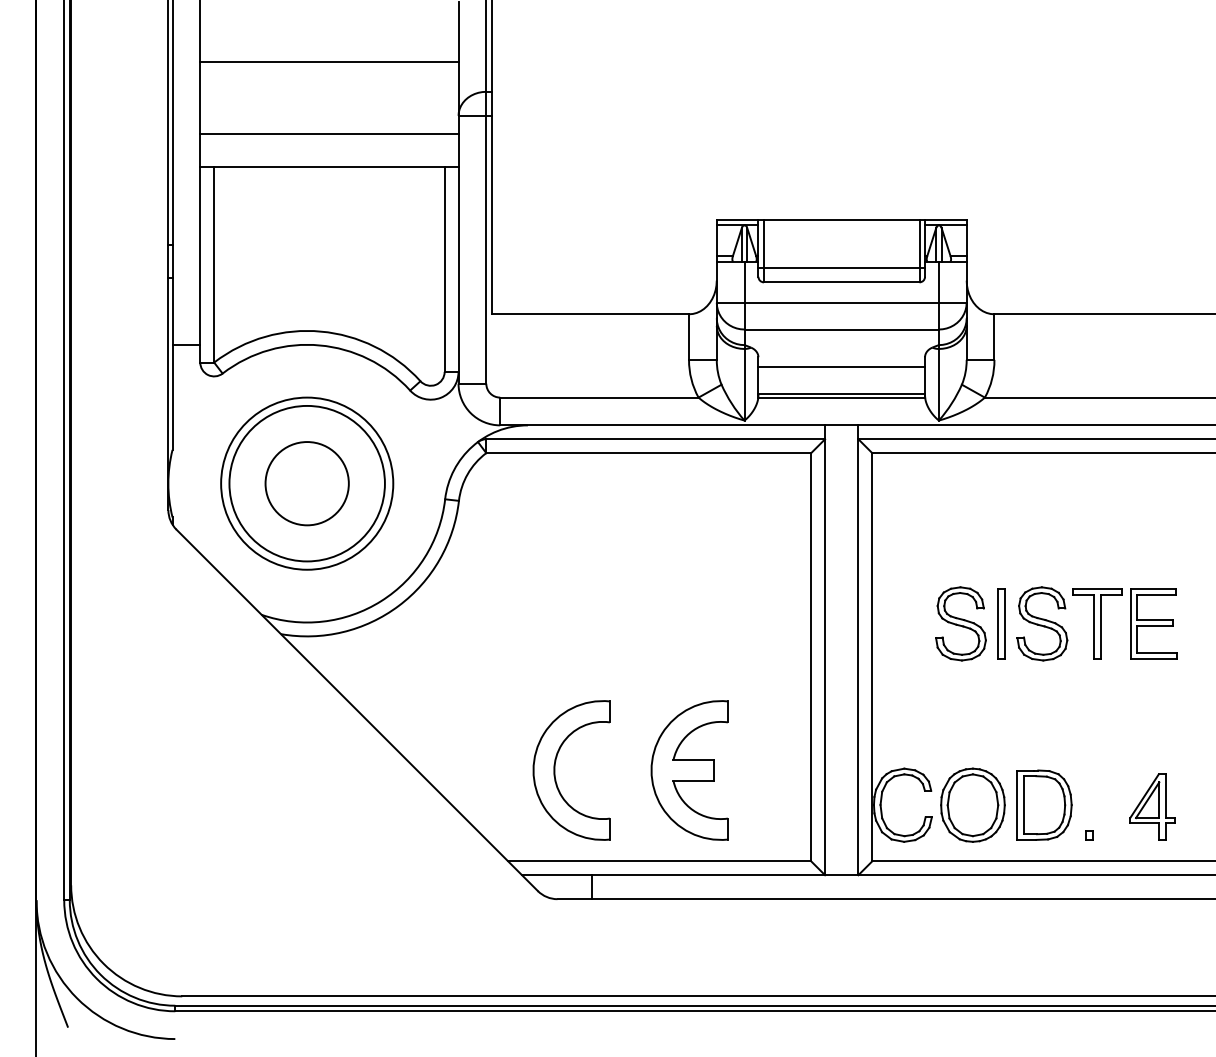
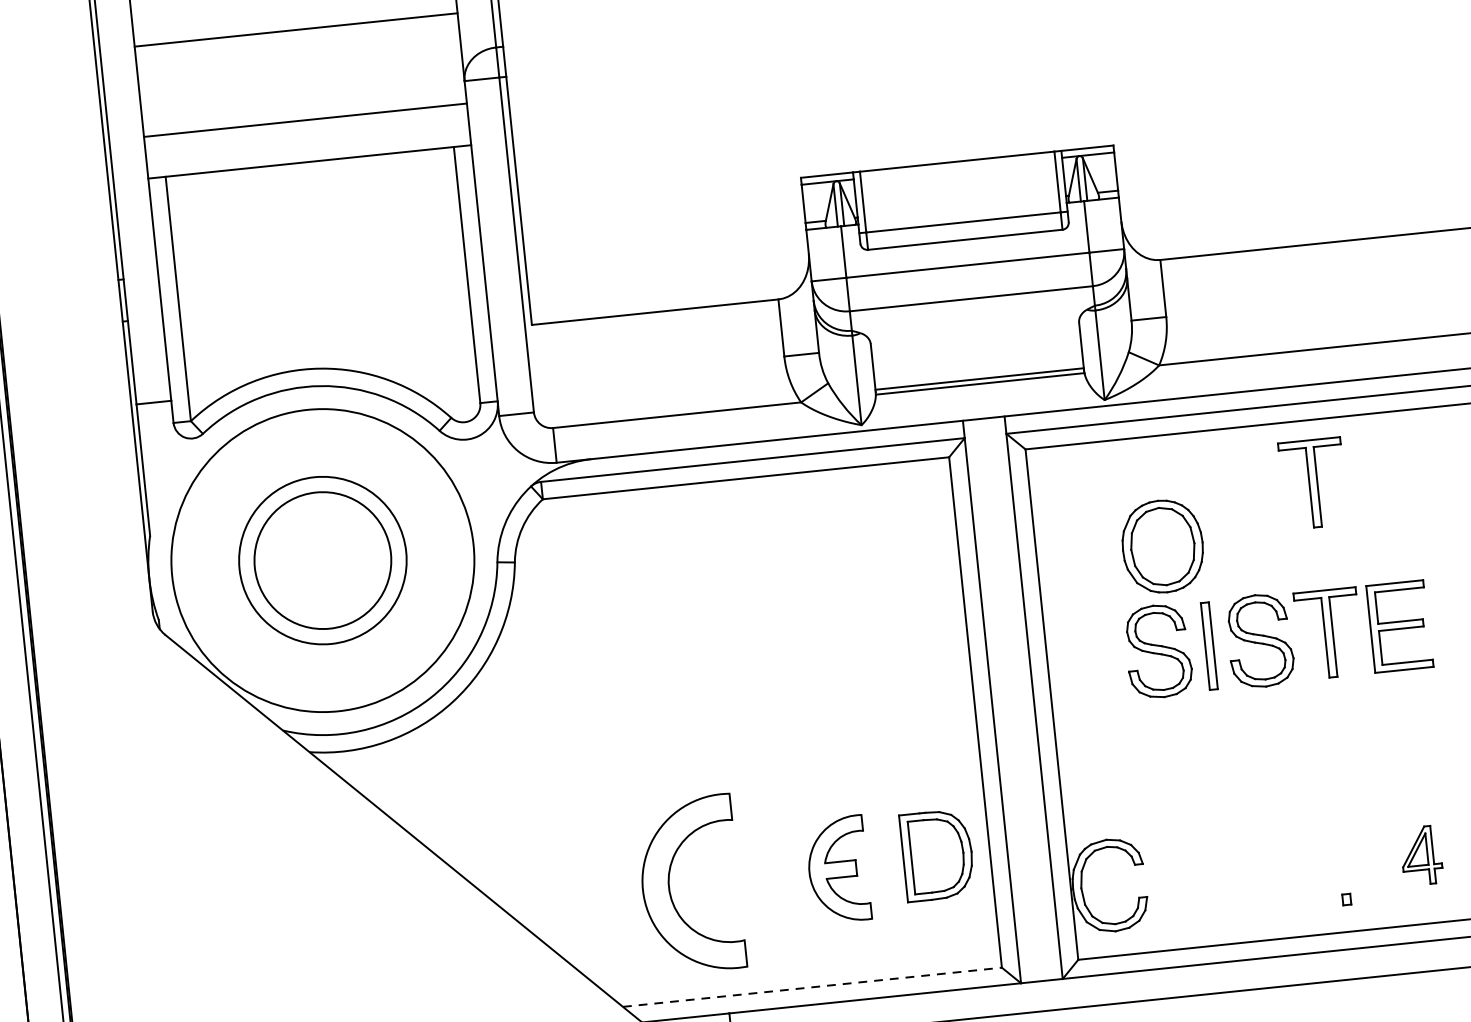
line: (841, 366) -> (975, 345), removed
circle: (306, 483) -> (321, 560), size x0.7
circle: (306, 483) -> (321, 560), size x1.6
circle: (307, 483) -> (323, 560), size x1.4
part: (1097, 503) -> (1313, 483), added
part: (689, 770) -> (837, 869), size x0.6
part: (972, 804) -> (1162, 545), moved
part: (1044, 804) -> (937, 854), moved
part: (1152, 806) -> (1421, 855), size x0.7
line: (659, 861) -> (812, 987), solid -> dashed

